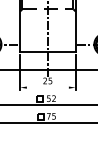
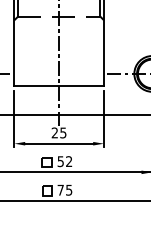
line: (47, 87) -> (58, 143), added

